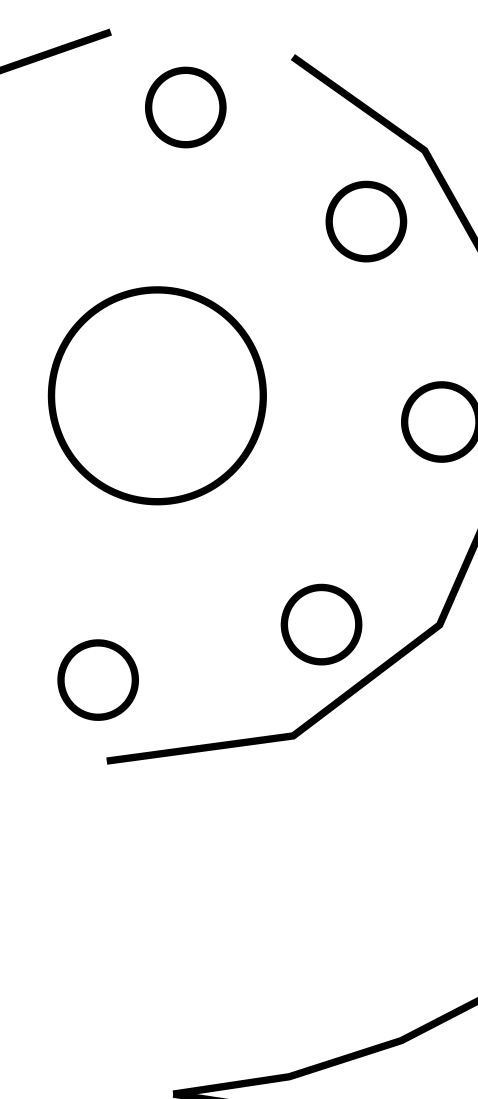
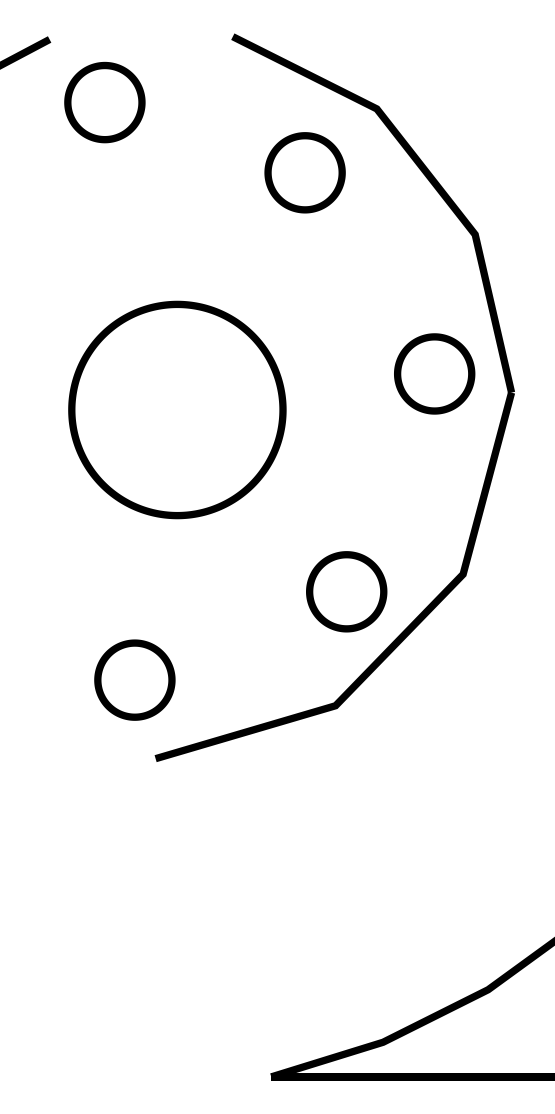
part: (185, 107) -> (104, 102), moved
part: (365, 221) -> (304, 172), moved
part: (157, 395) -> (177, 409), moved

